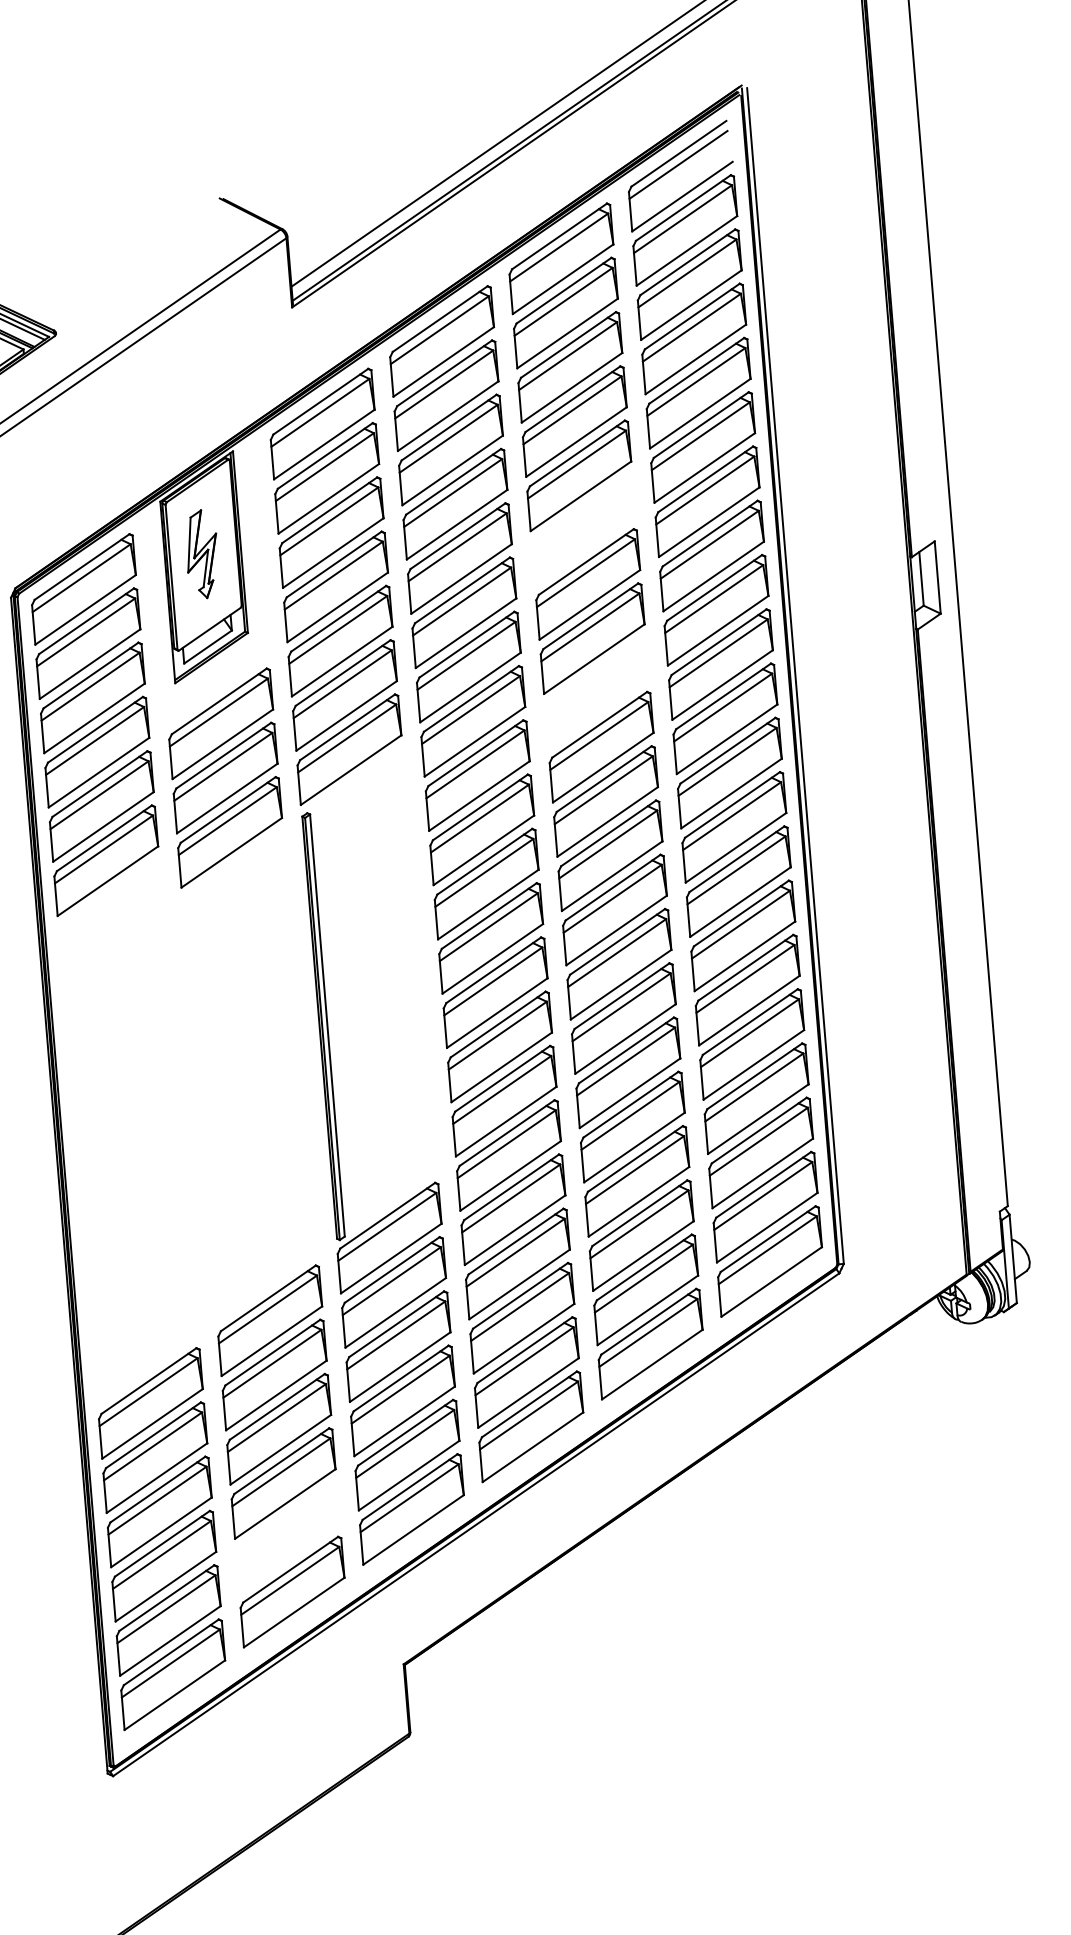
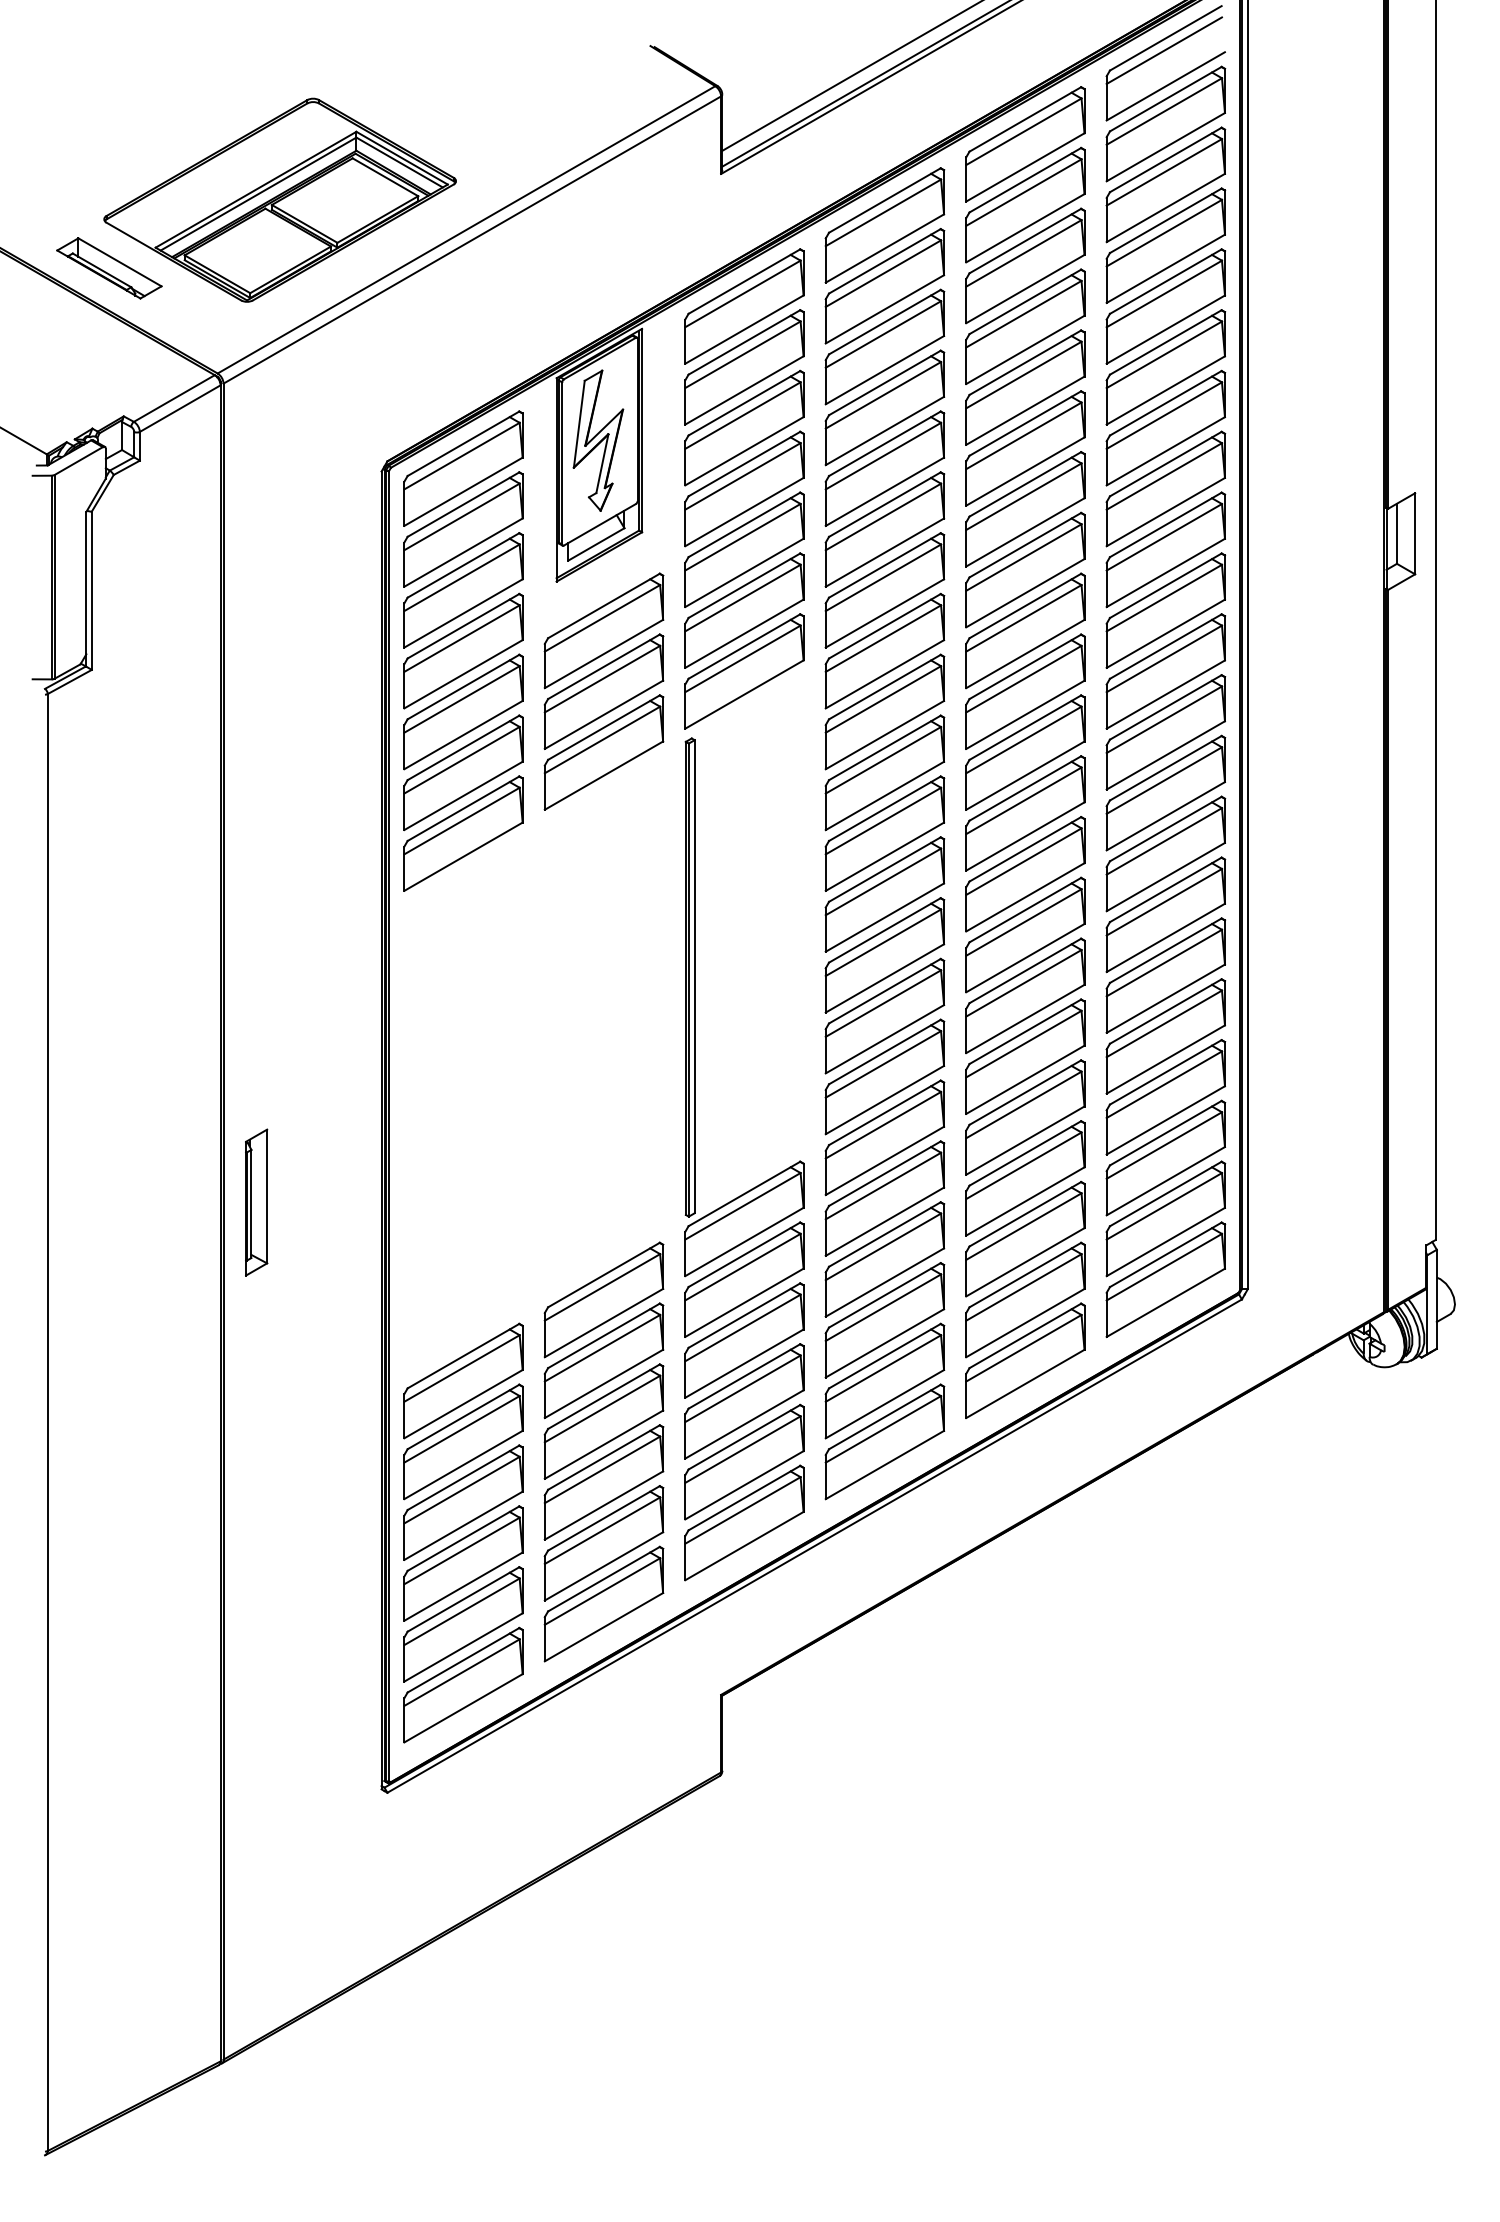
part: (583, 530) -> (1025, 448), added
part: (202, 554) -> (598, 440), size x1.43
part: (597, 692) -> (1025, 630), added
part: (110, 914) -> (463, 833), added
part: (287, 1537) -> (603, 1543), added

